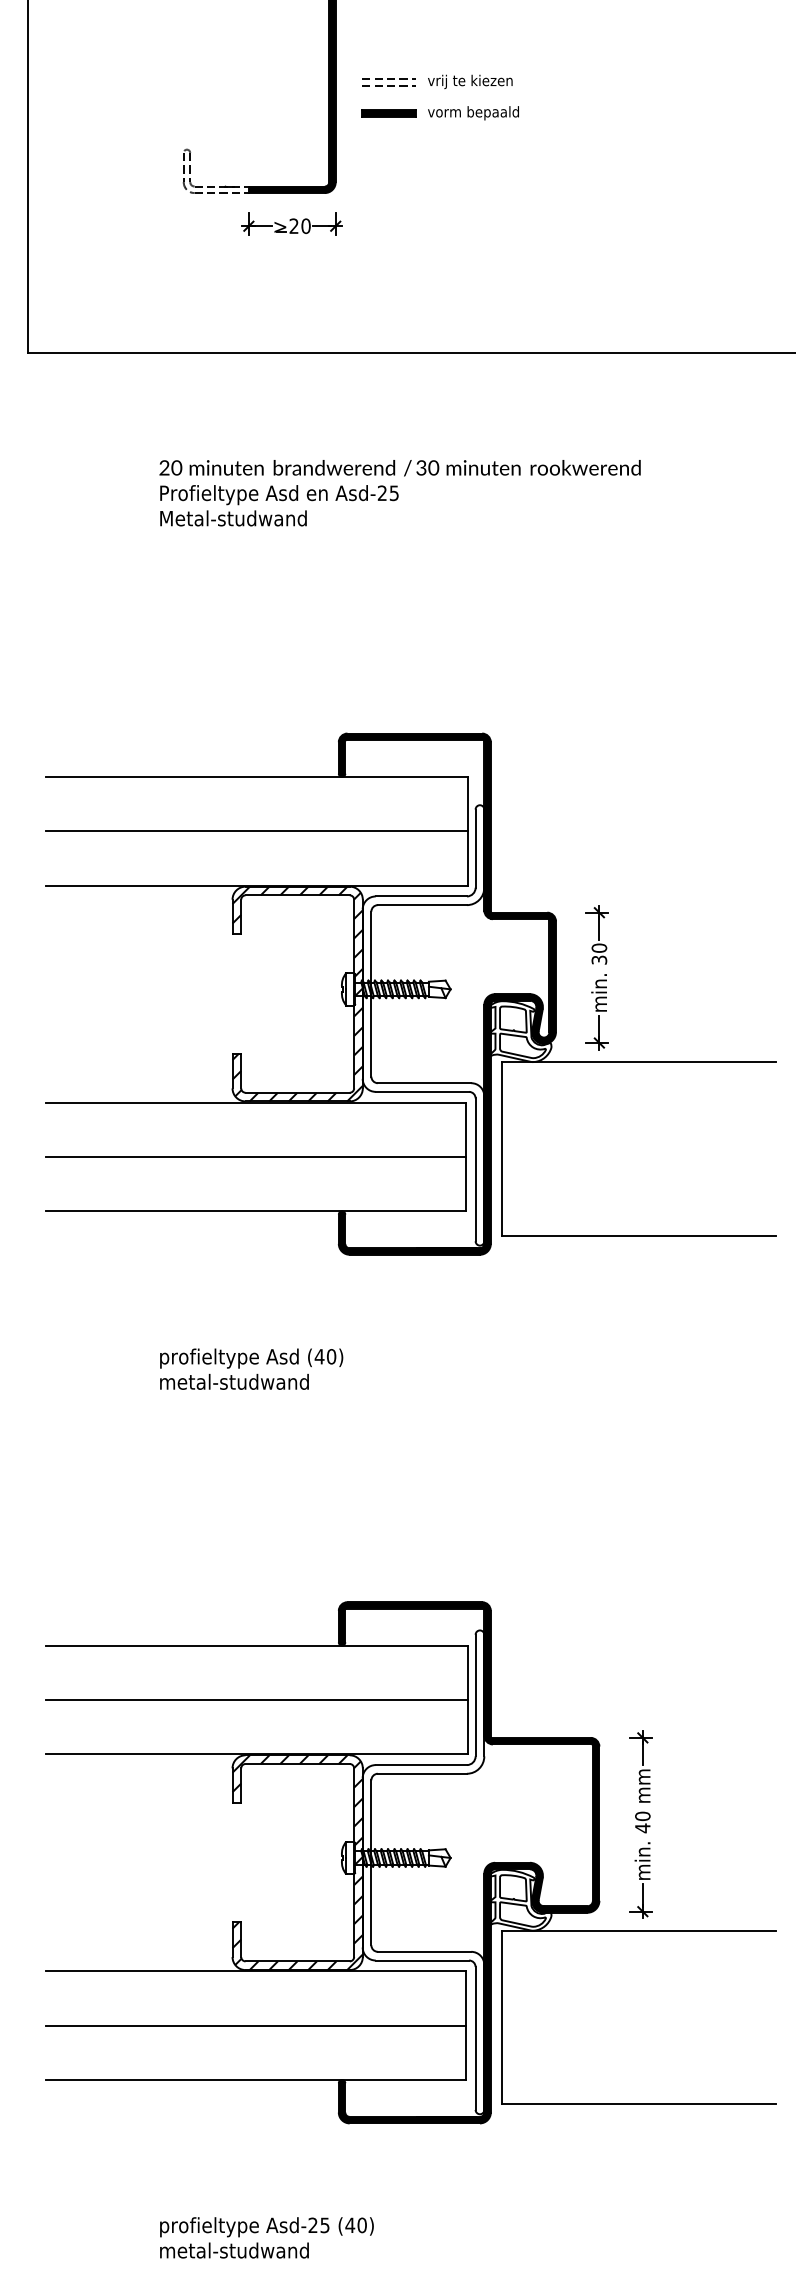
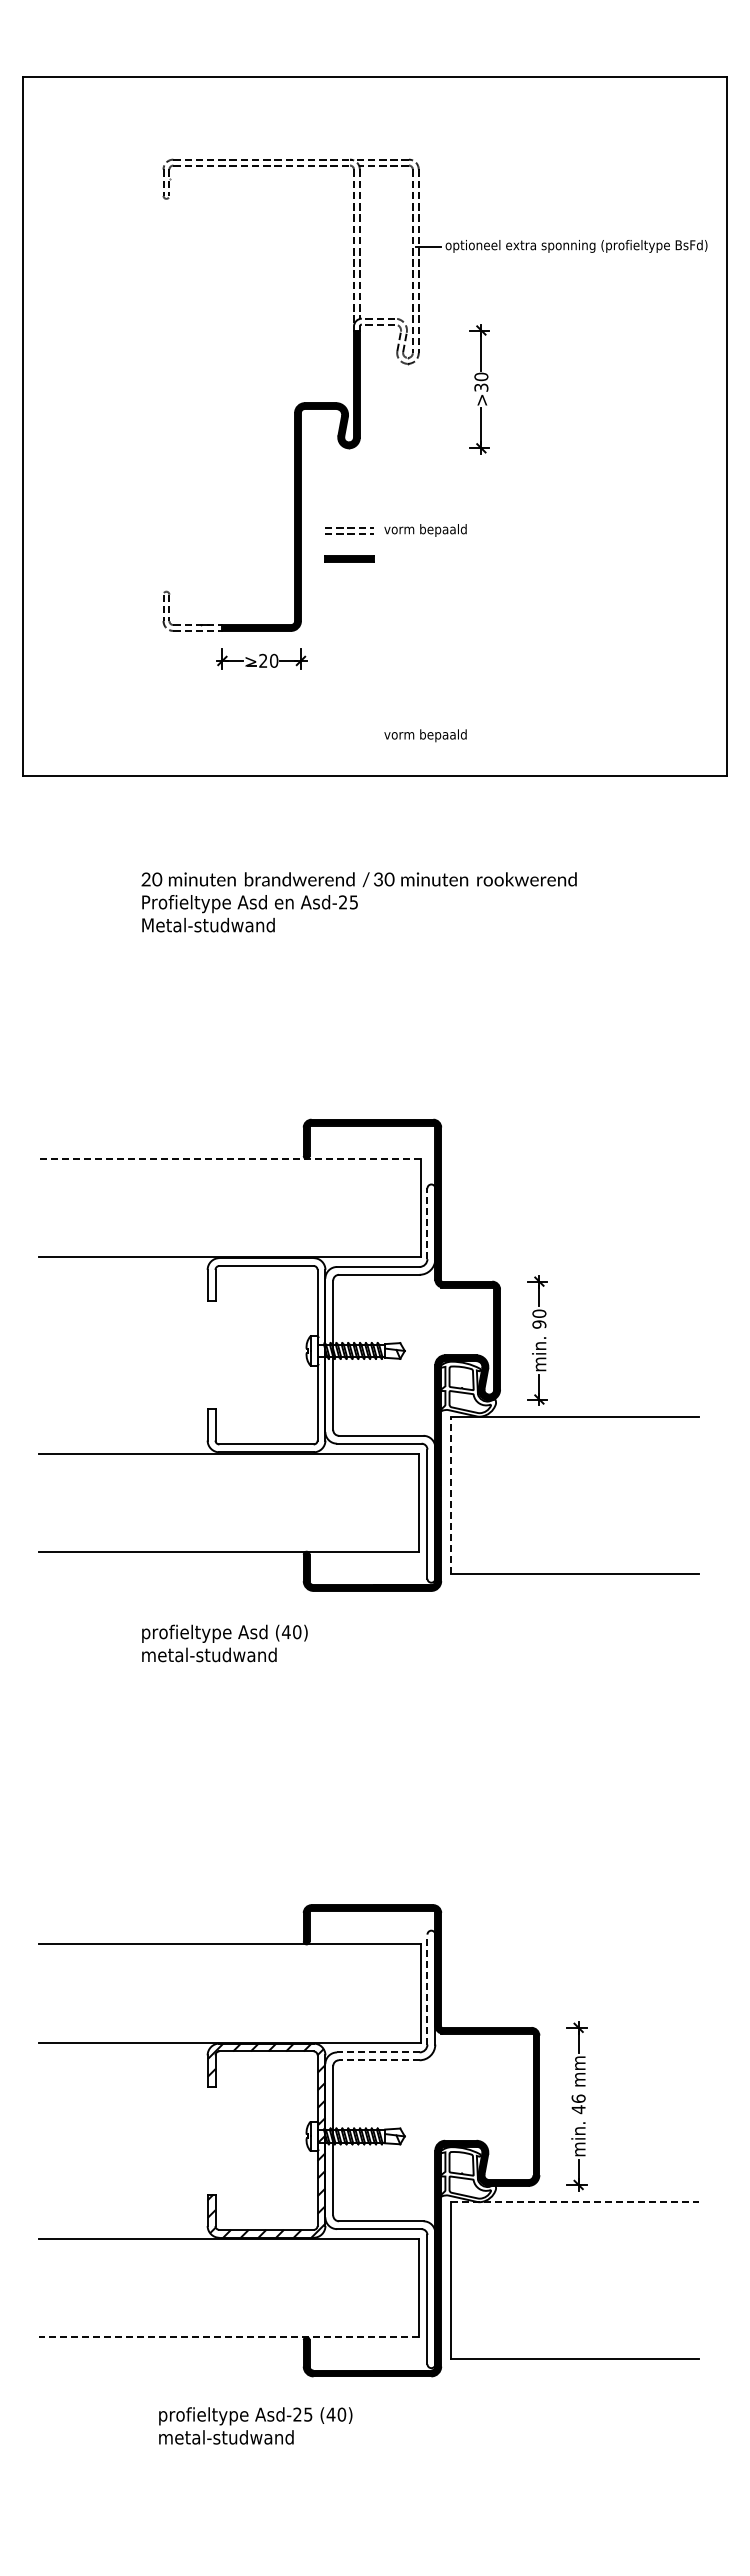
text: (476, 81) -> (428, 530), vrij te kiezen -> vorm bepaald
text: (473, 112) -> (425, 735), moved
line: (256, 776) -> (229, 1158), solid -> dashed
line: (256, 831) -> (229, 1208), removed
line: (475, 848) -> (427, 1223), solid -> dashed
text: (599, 960) -> (539, 1324), 30 -> 90
hatch: (297, 994) -> (266, 1355), removed
line: (502, 1149) -> (451, 1495), solid -> dashed
line: (255, 1156) -> (228, 1502), removed
text: (251, 1369) -> (224, 1643), moved
line: (475, 1695) -> (427, 1989), solid -> dashed
line: (256, 1699) -> (229, 1993), removed
line: (420, 1765) -> (377, 2052), solid -> dashed
line: (421, 1774) -> (378, 2060), solid -> dashed
text: (642, 1816) -> (578, 2098), 40 -> 46
line: (639, 1931) -> (575, 2202), solid -> dashed
line: (255, 2026) -> (228, 2288), removed
line: (255, 2080) -> (228, 2337), solid -> dashed
text: (266, 2237) -> (255, 2425), moved

